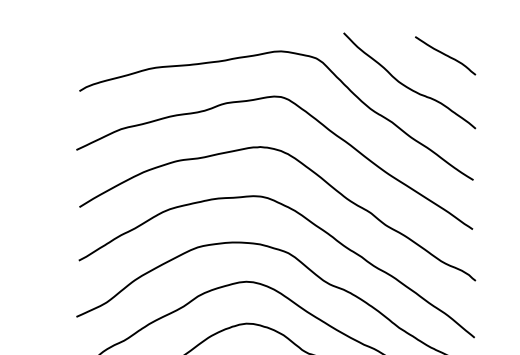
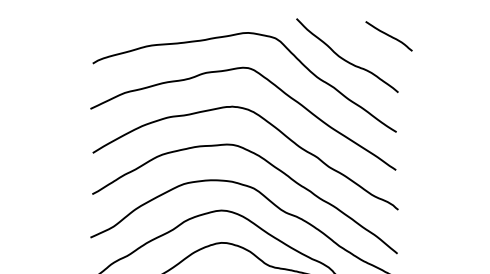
curve: (444, 56) -> (388, 36), moved

